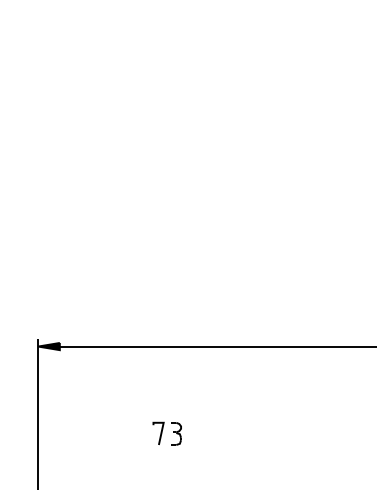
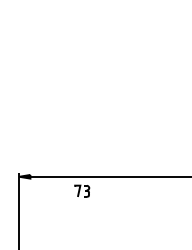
part: (167, 432) -> (82, 190), moved

